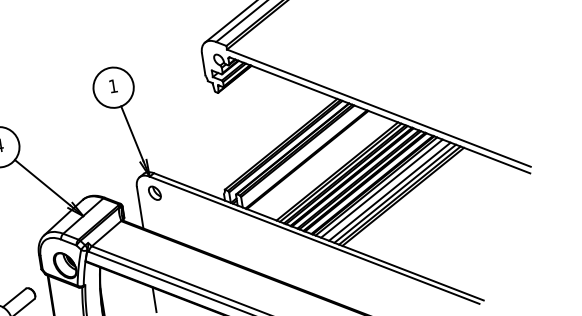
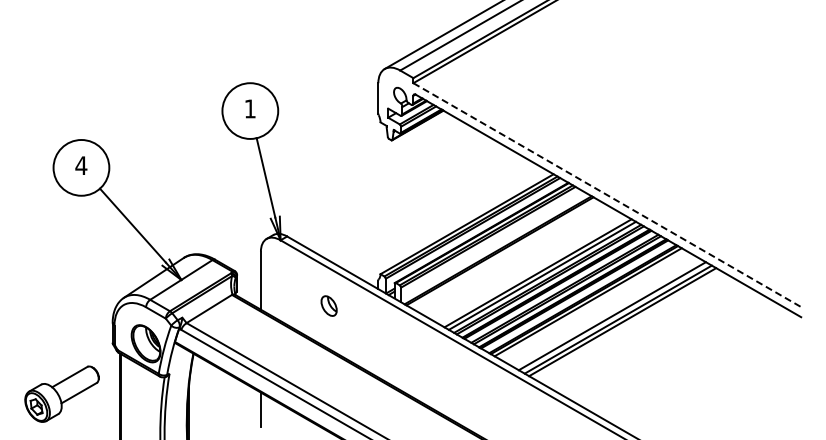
line: (379, 108) -> (608, 196), solid -> dashed
line: (381, 188) -> (594, 306), removed
line: (389, 191) -> (605, 312), removed
part: (154, 192) -> (328, 305), moved

